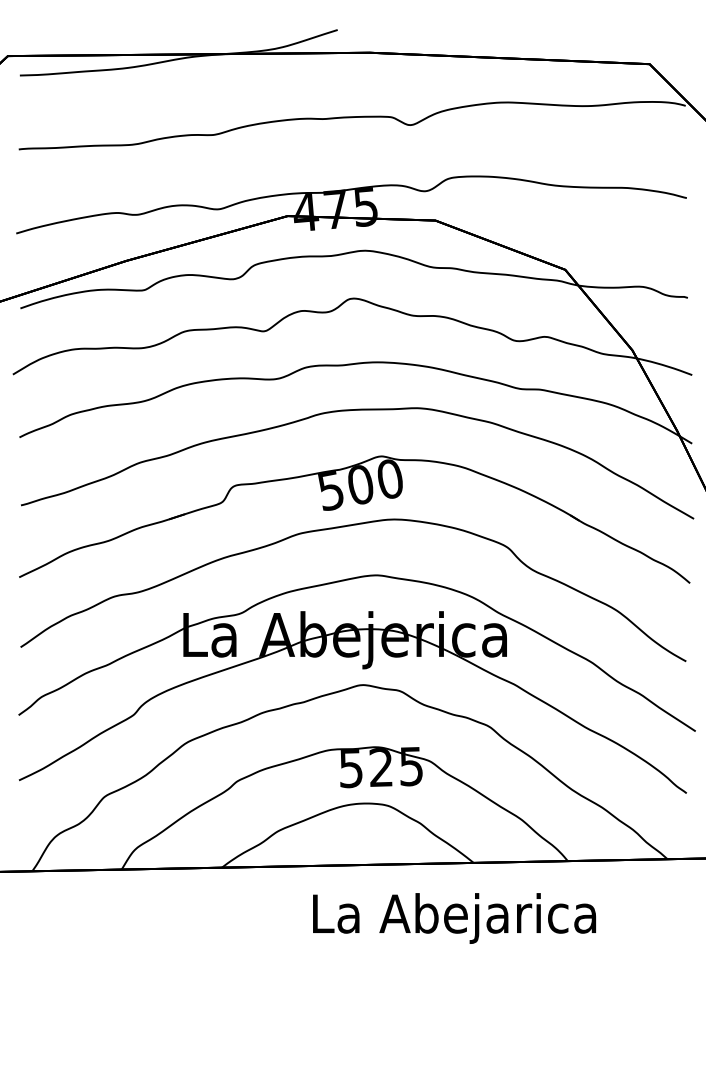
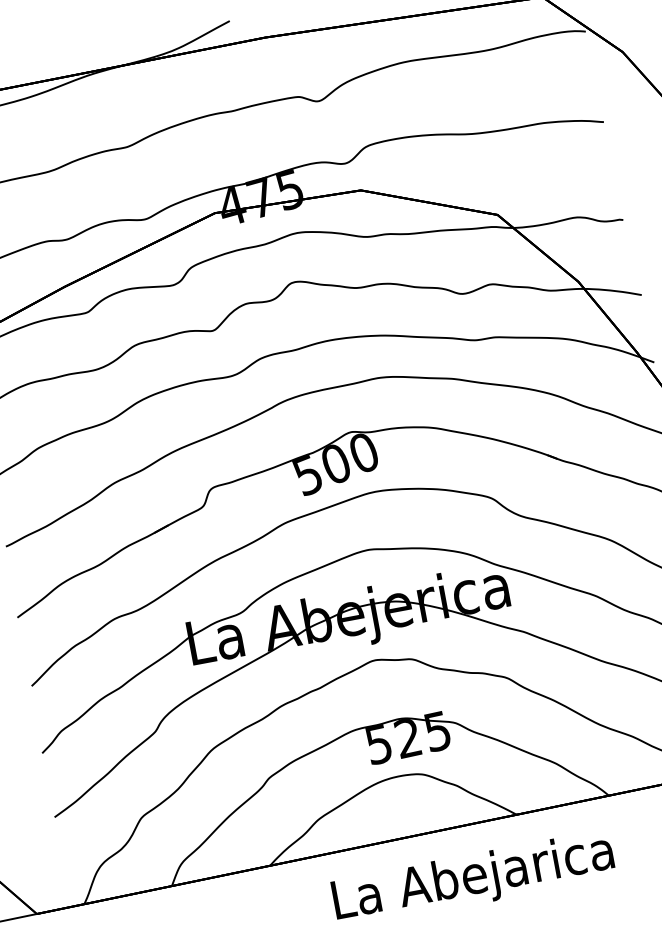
text: (454, 918) -> (473, 879), moved

